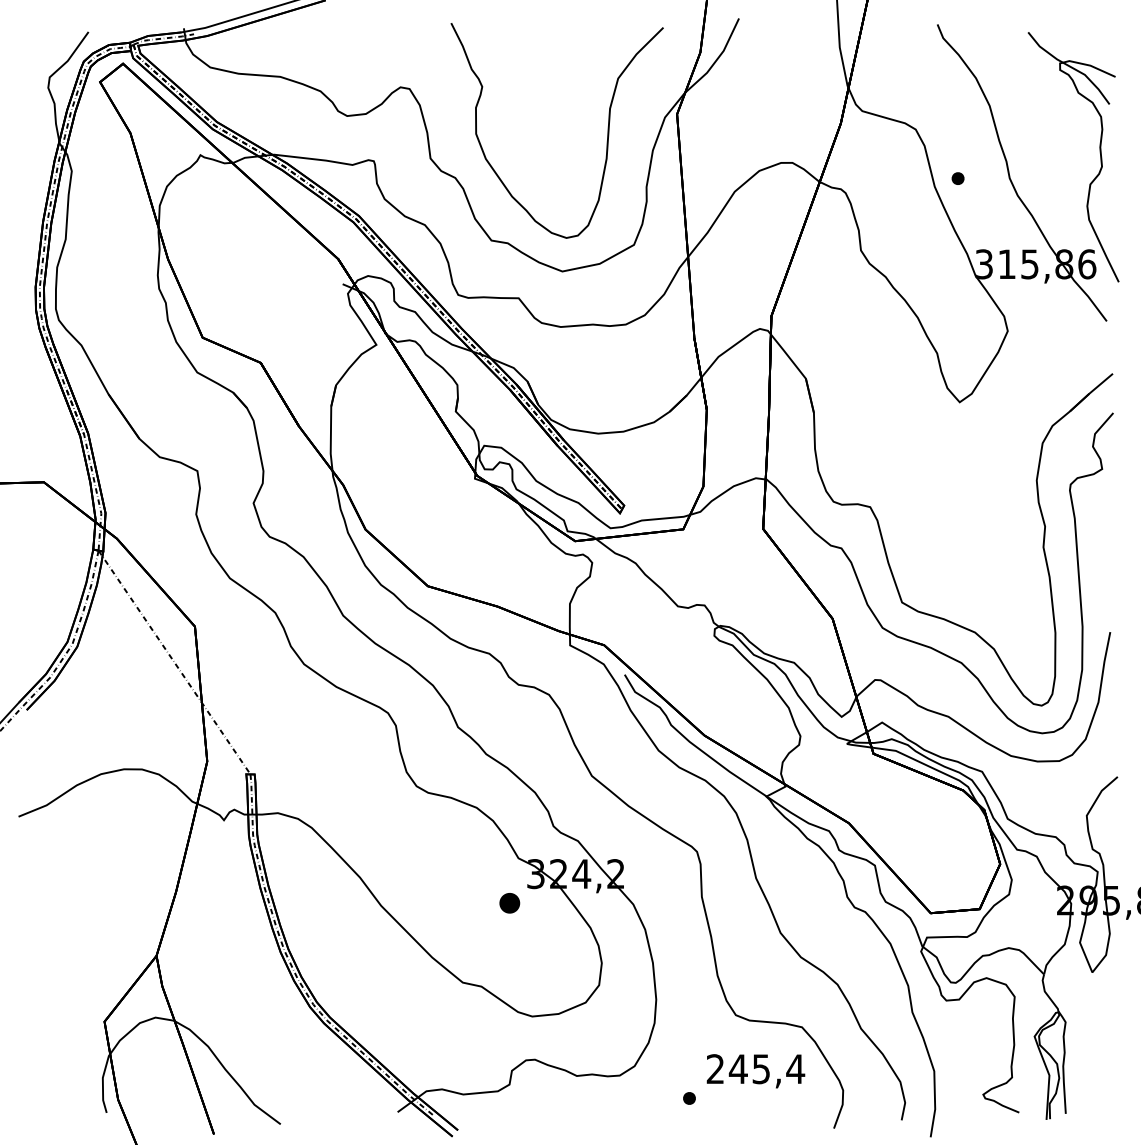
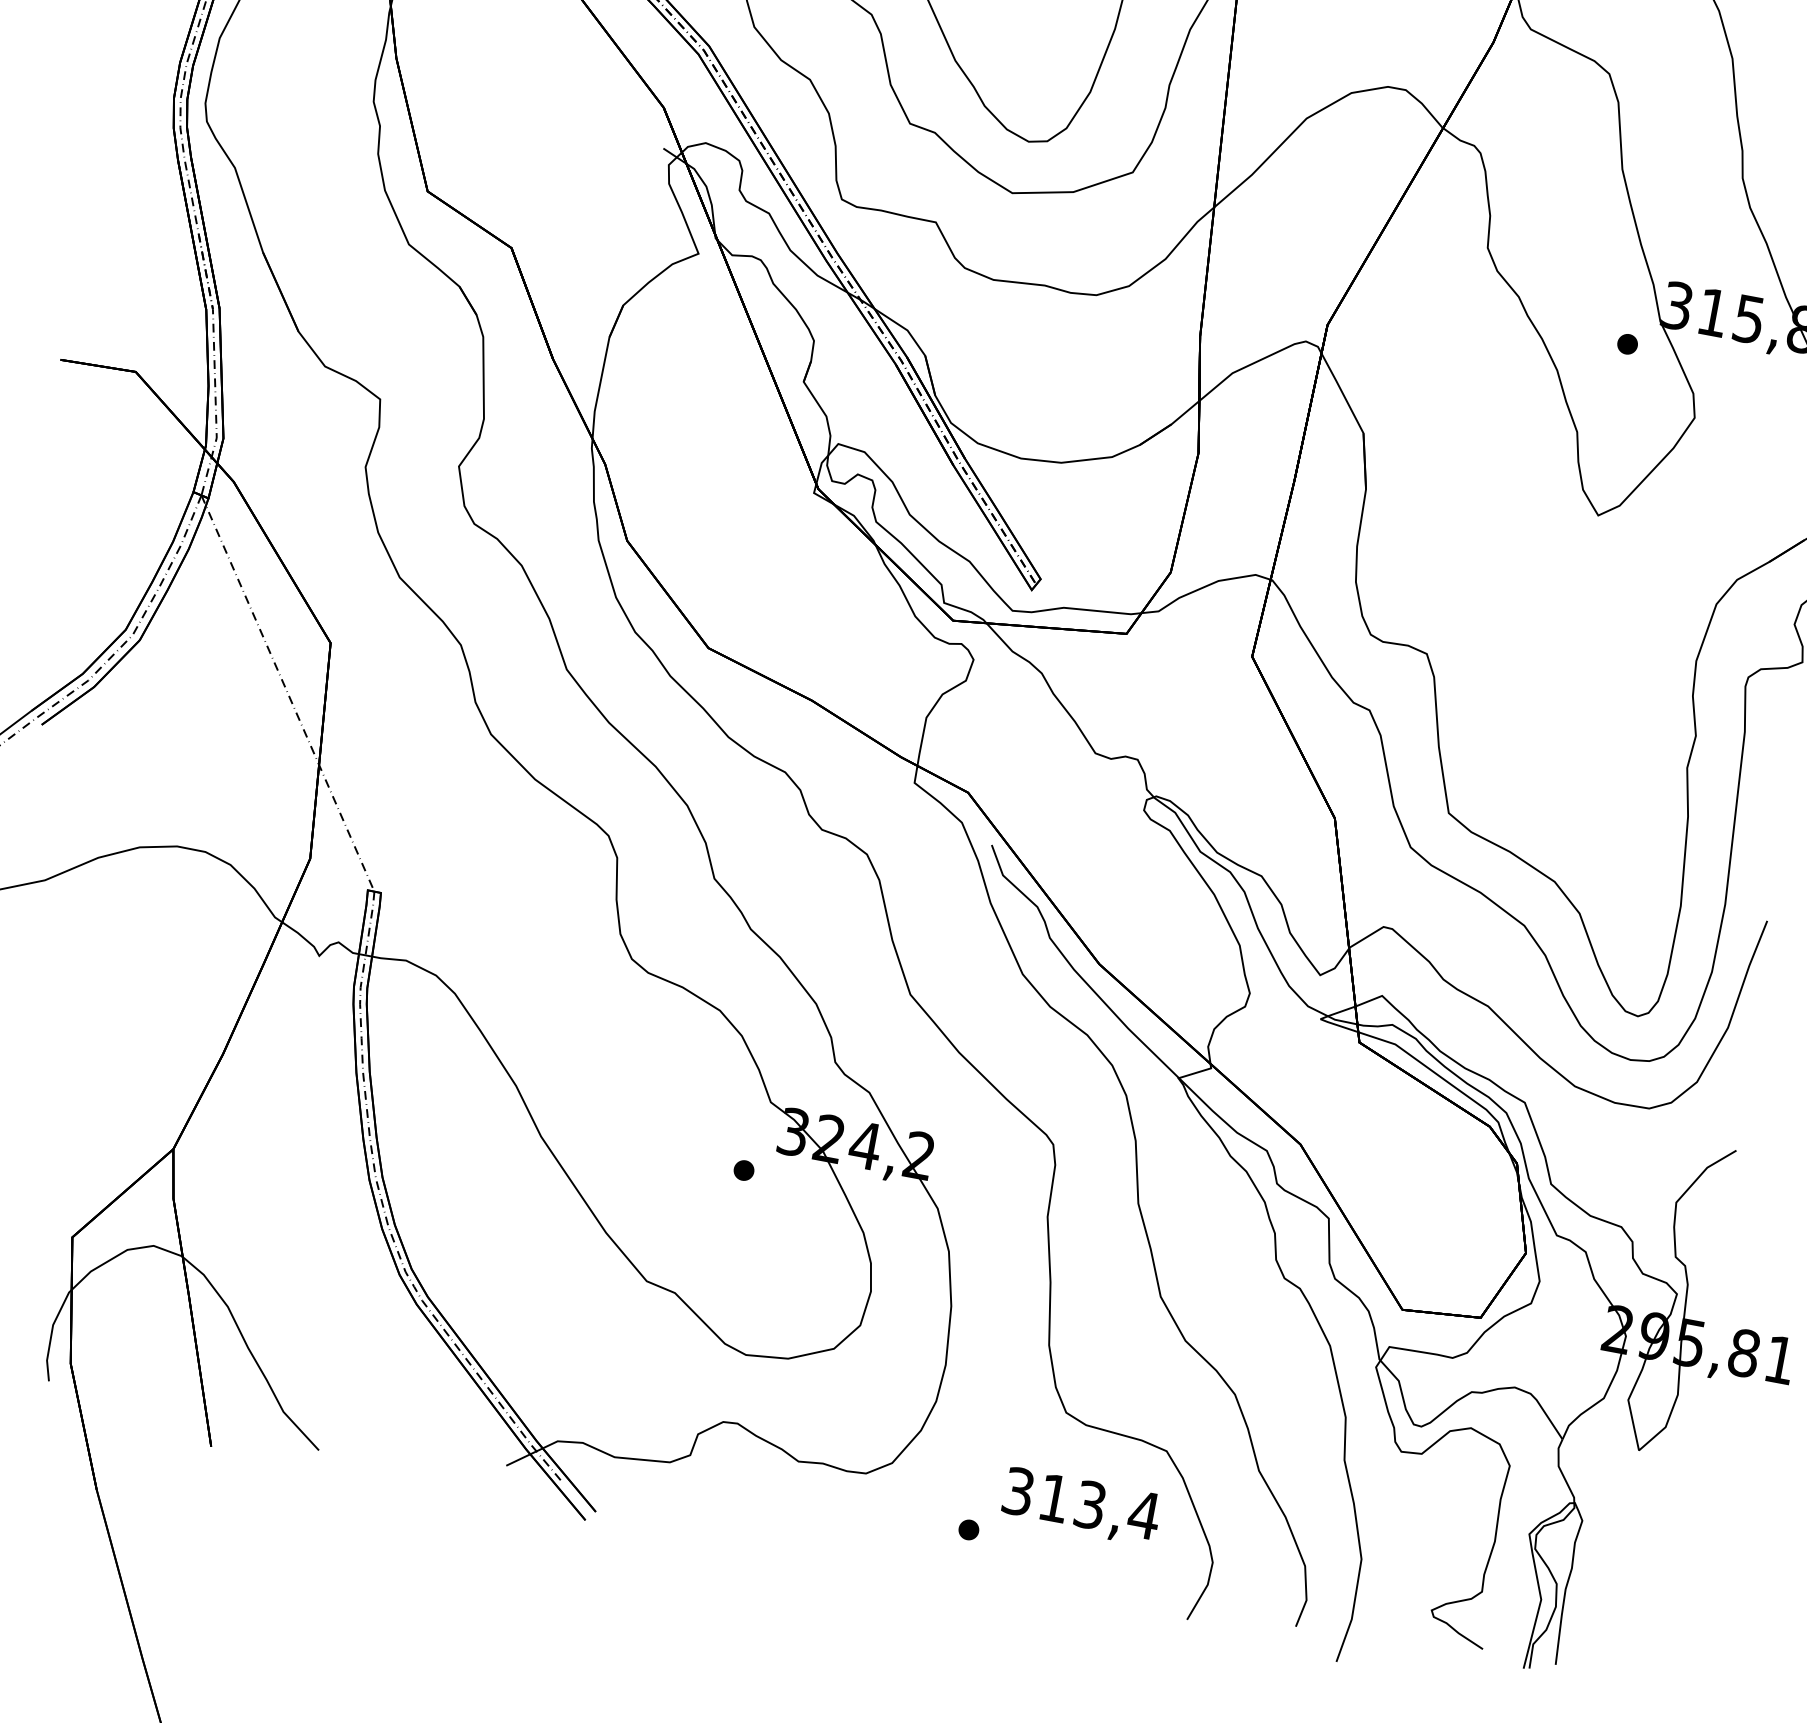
part: (957, 178) -> (1626, 343), moved
part: (509, 903) -> (743, 1170), size x0.62
text: (737, 1069) -> (1052, 1498), 245,4 -> 313,4

